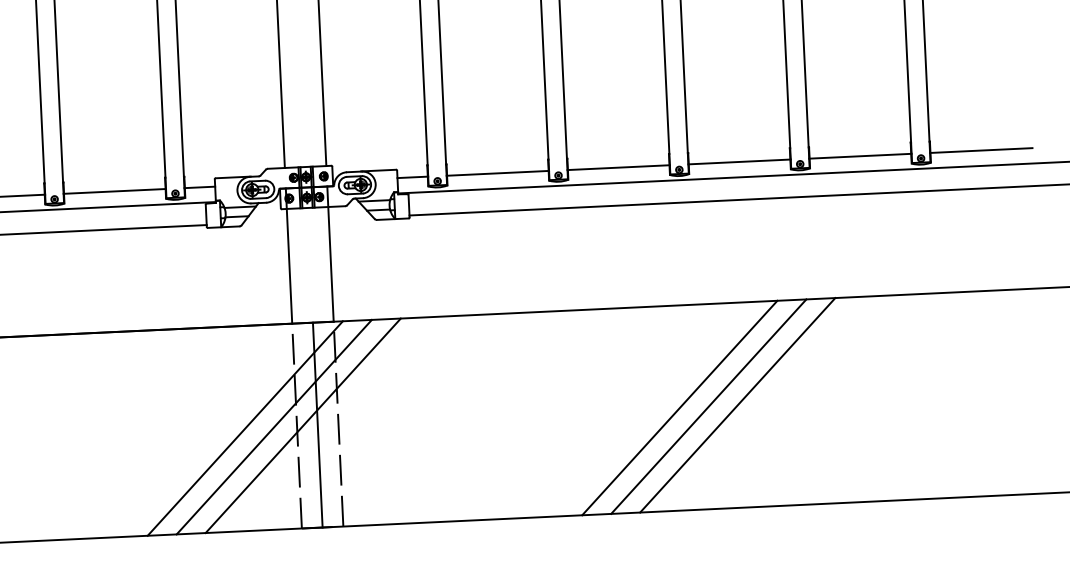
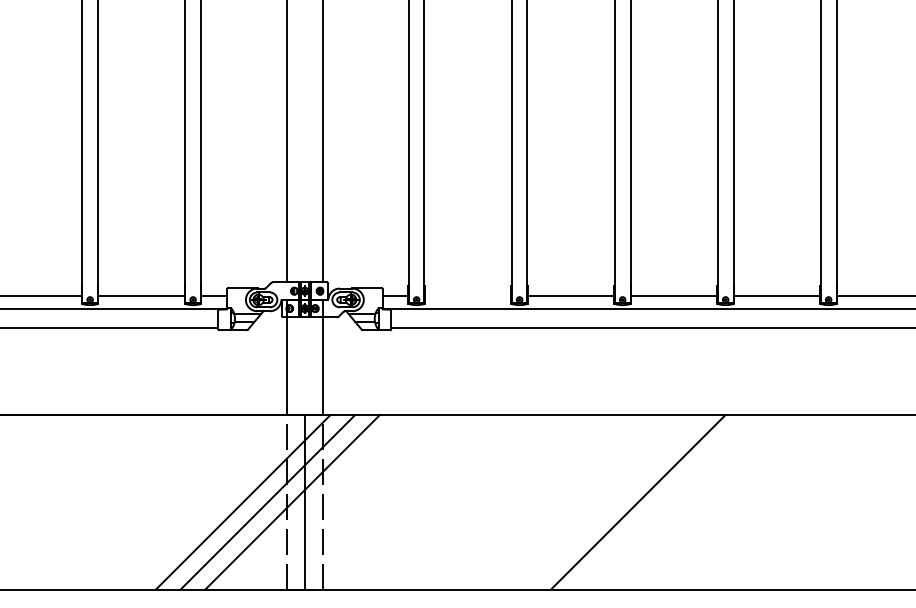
line: (497, 173) -> (467, 295), removed
line: (737, 405) -> (662, 502), removed
line: (679, 408) -> (613, 502), removed

